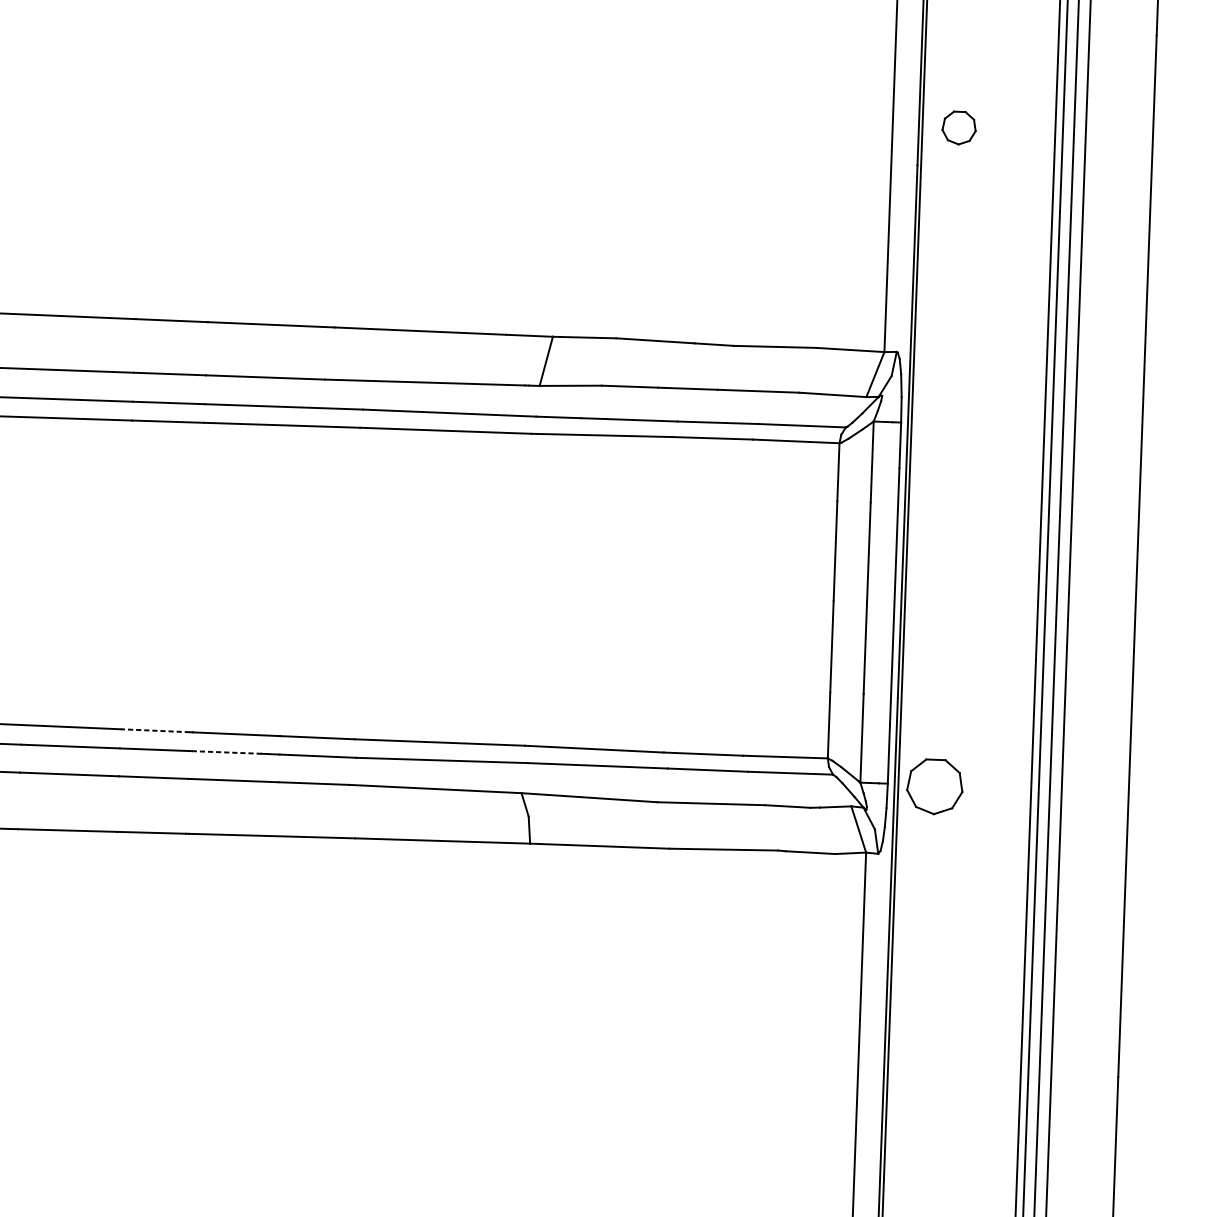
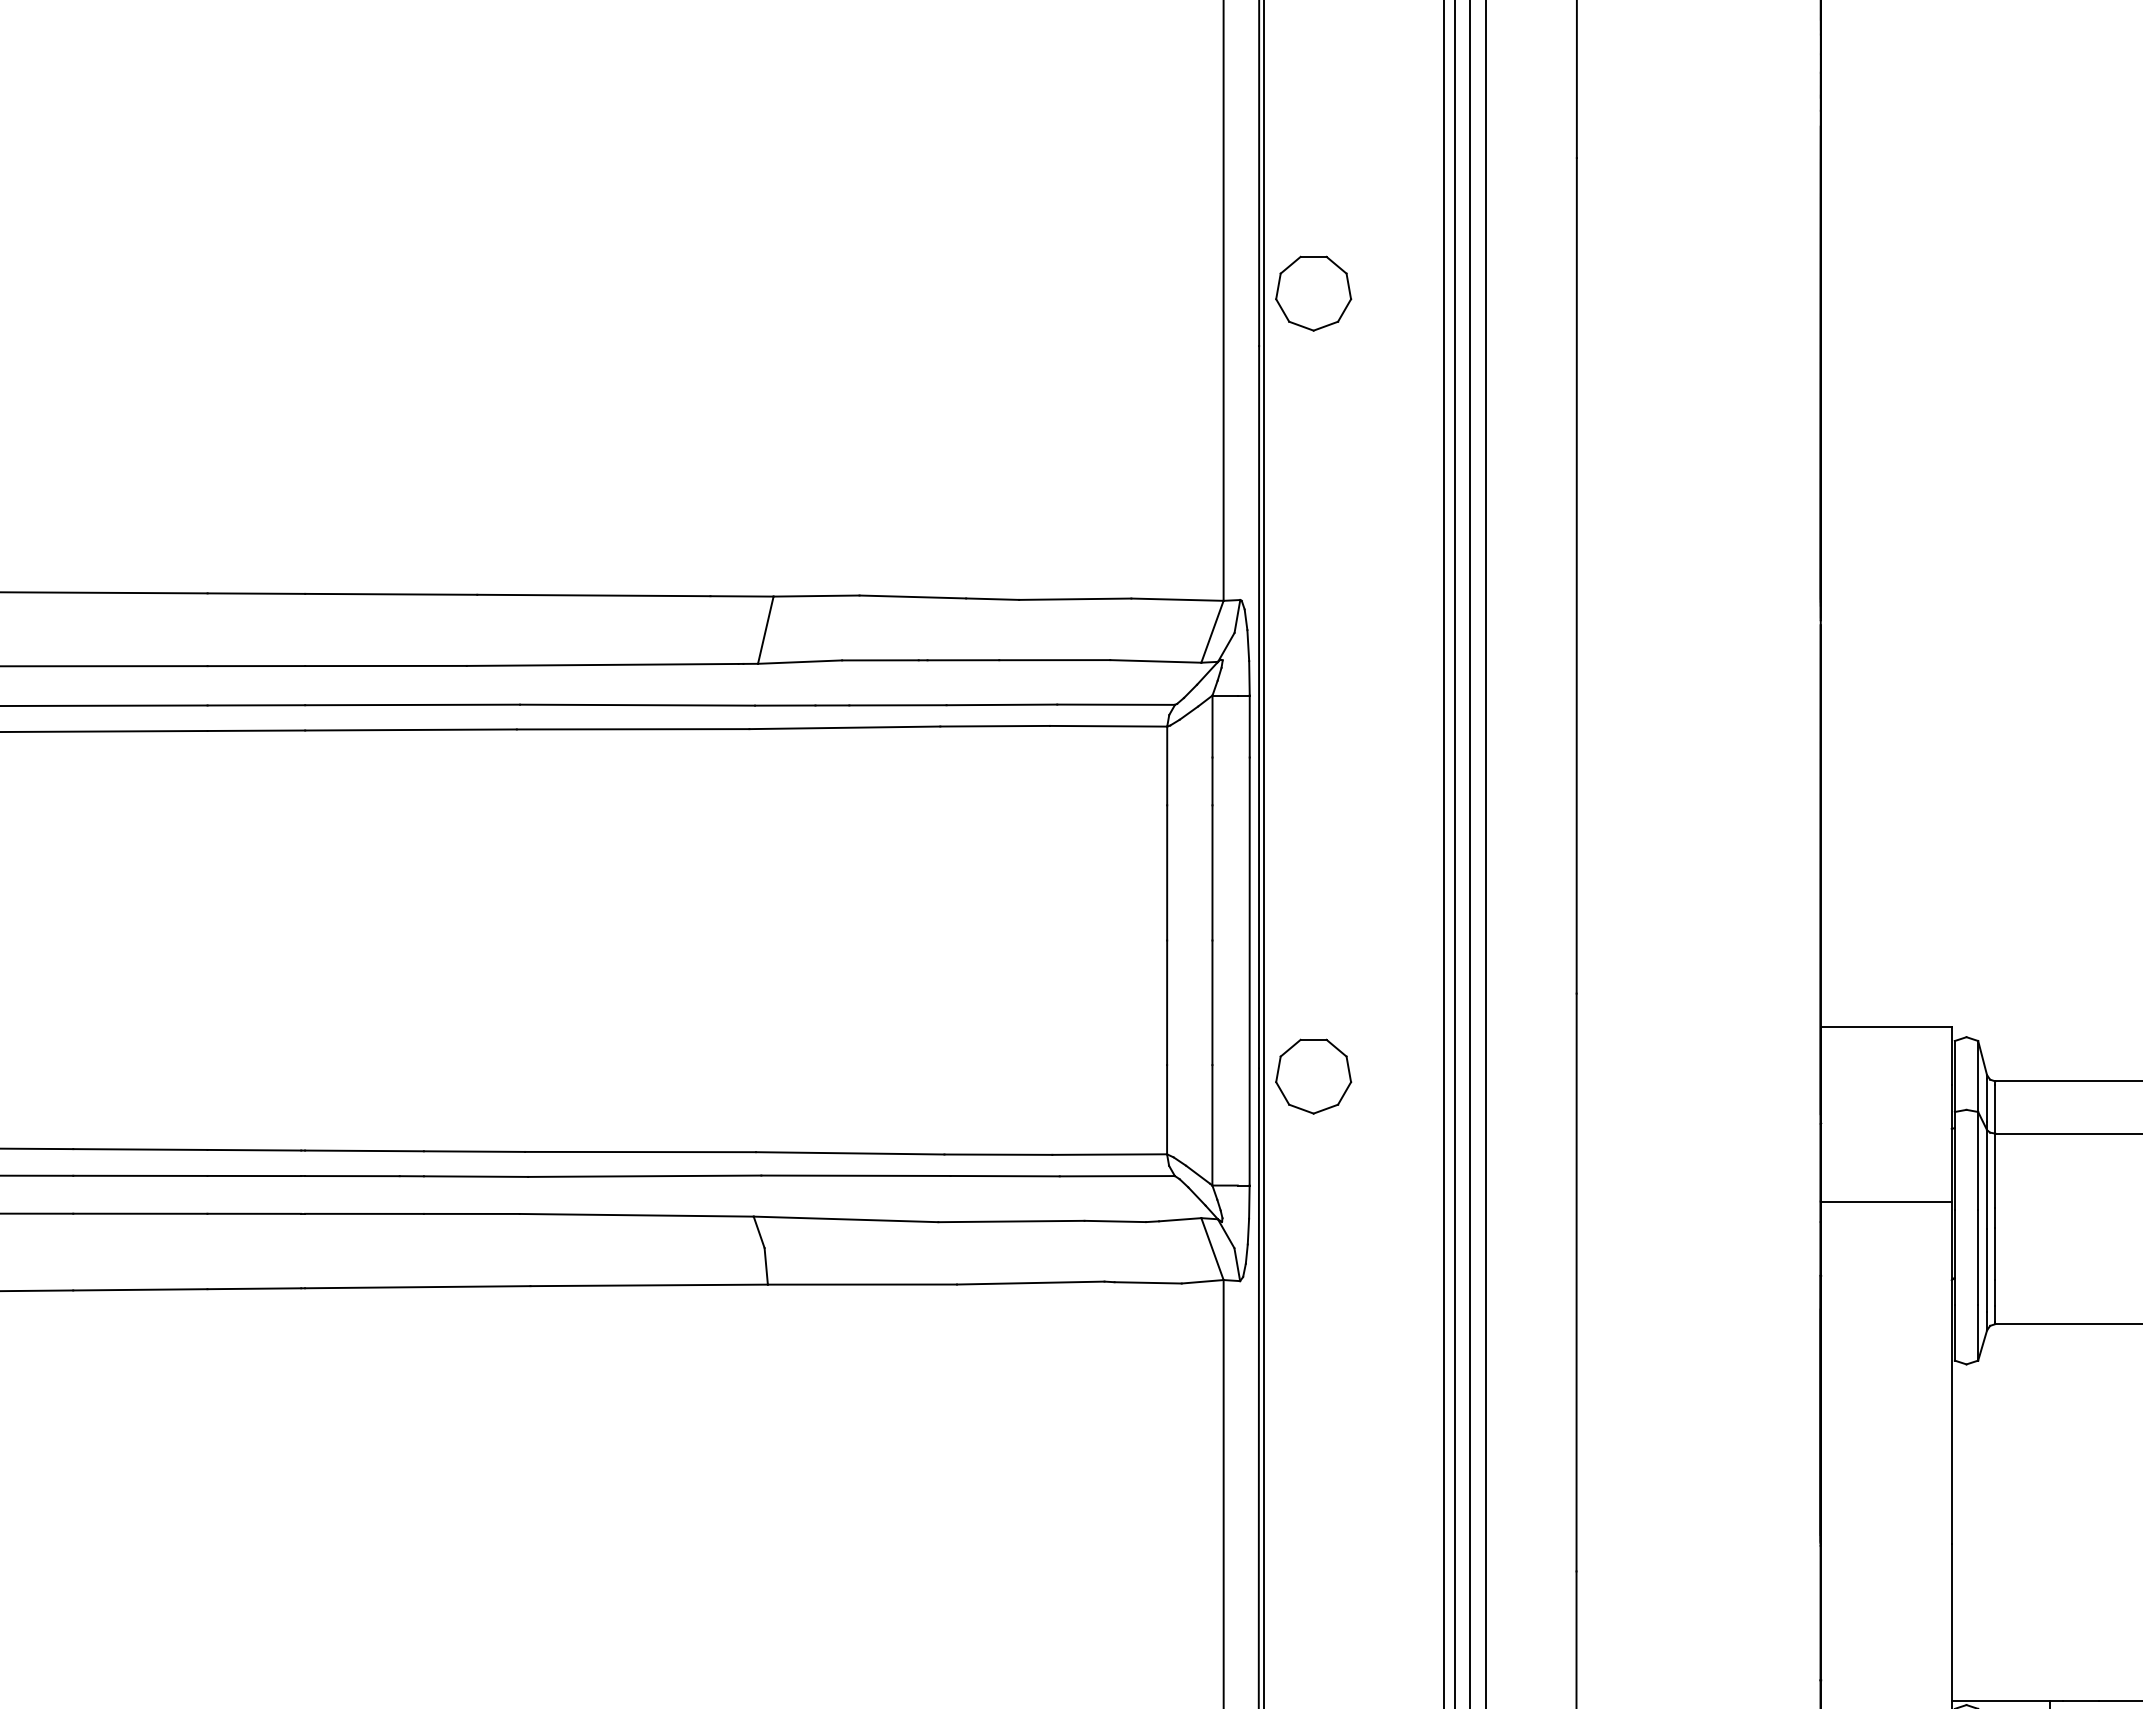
part: (958, 128) -> (1313, 293), size x1.67
line: (155, 730) -> (254, 1150), dashed -> solid
line: (226, 752) -> (351, 1176), dashed -> solid
part: (934, 786) -> (1313, 1076), moved

